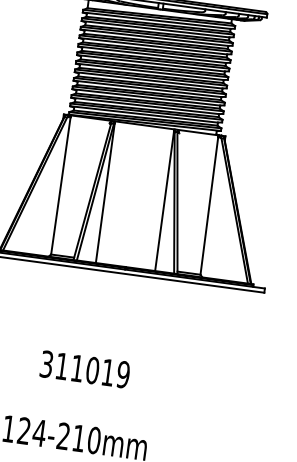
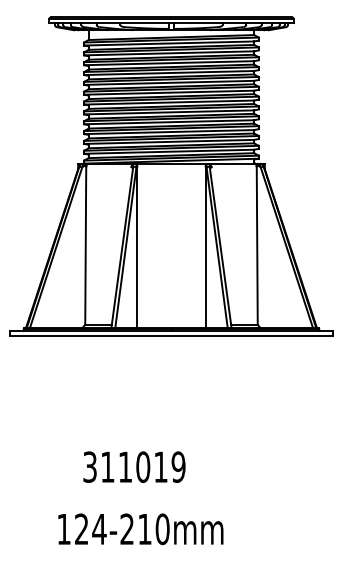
text: (85, 368) -> (134, 466), moved

